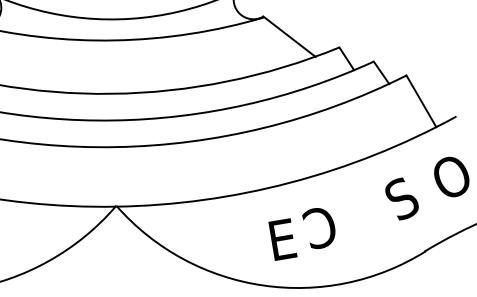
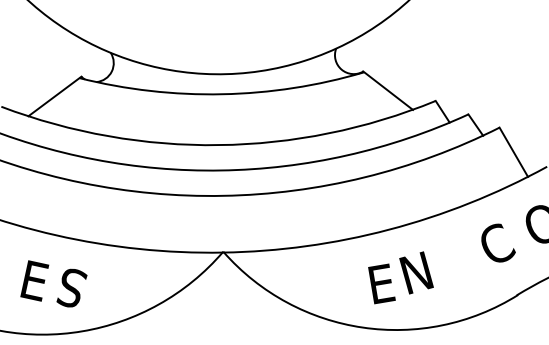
text: (404, 198) -> (497, 244), S -> C
text: (319, 227) -> (416, 272), C -> N

